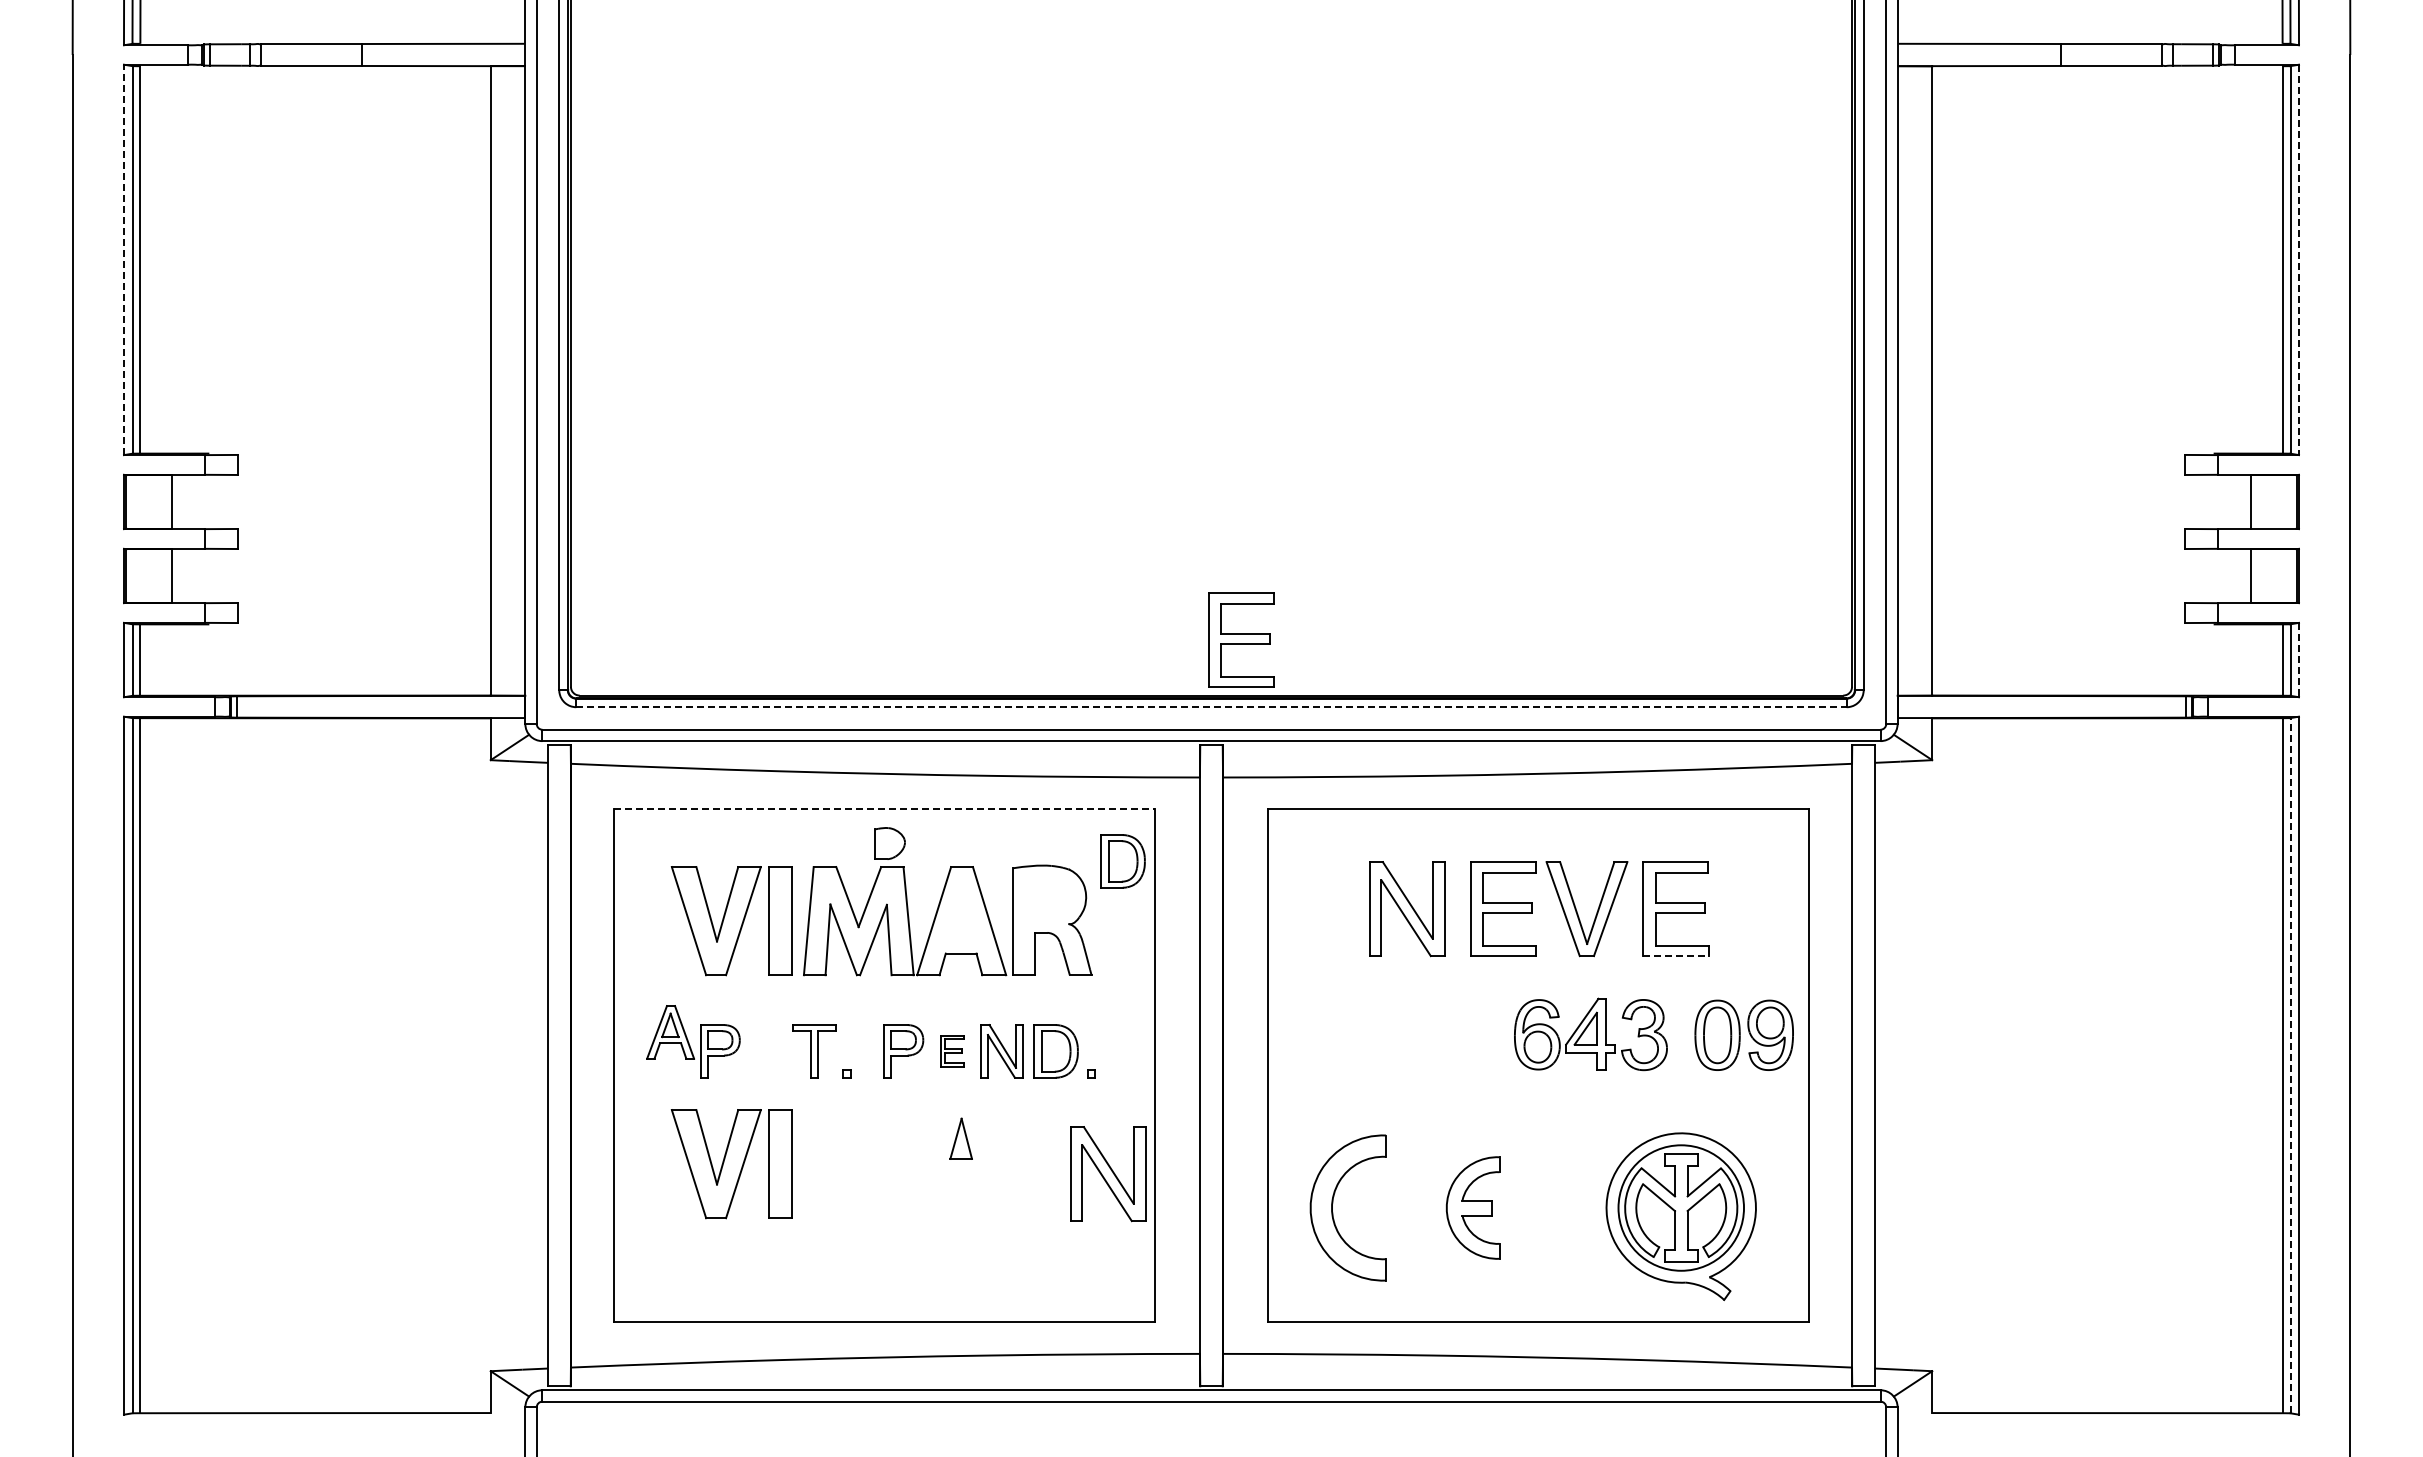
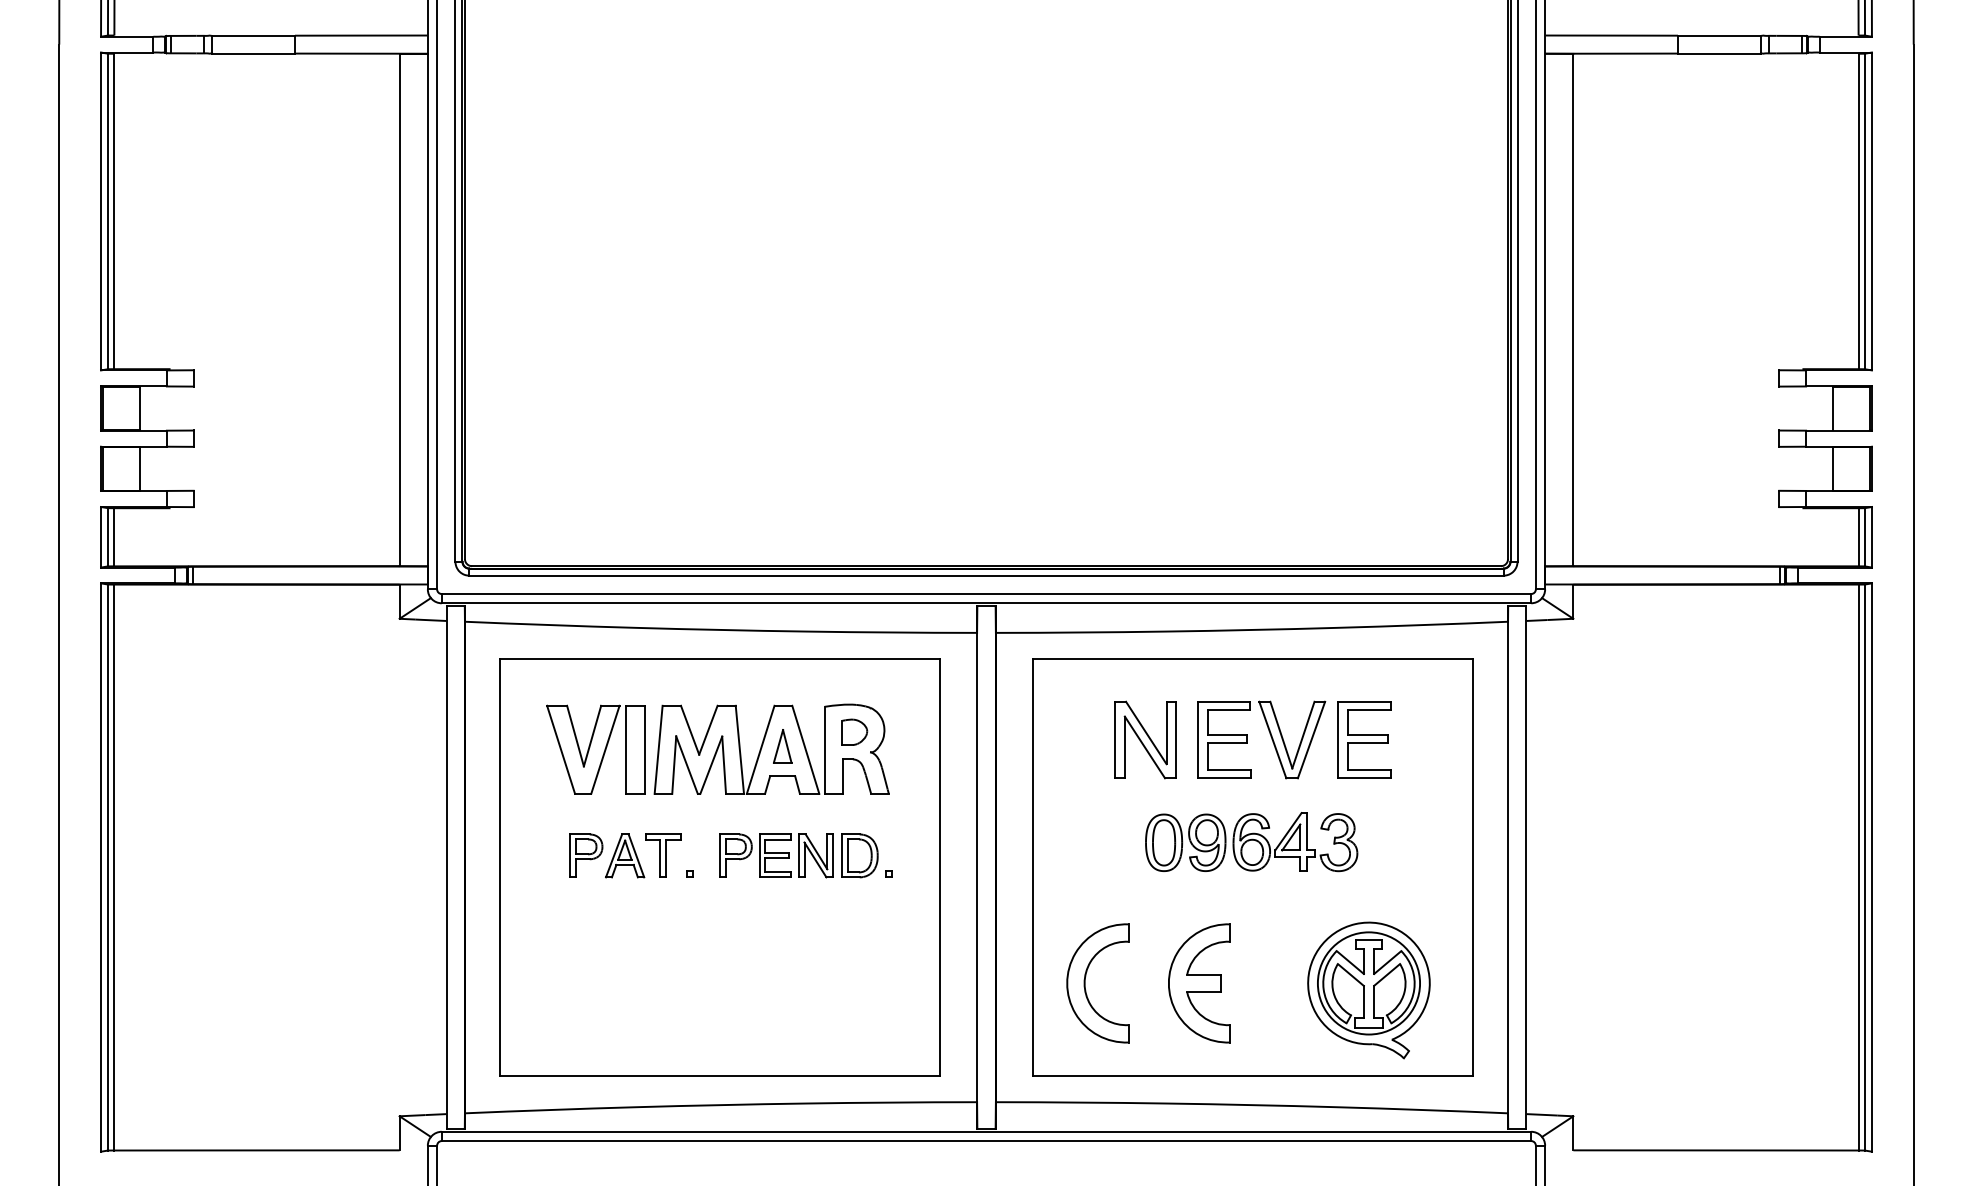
line: (123, 259) -> (100, 211), dashed -> solid
line: (2299, 260) -> (1872, 211), dashed -> solid
part: (1241, 639) -> (1010, 520), removed
line: (2299, 660) -> (1872, 537), dashed -> solid
line: (1211, 707) -> (986, 575), dashed -> solid
line: (884, 809) -> (720, 658), dashed -> solid
part: (889, 843) -> (854, 732), moved
part: (1122, 861) -> (914, 701), removed
line: (1675, 956) -> (1364, 778), dashed -> solid
part: (670, 1032) -> (624, 855), moved
part: (1743, 1034) -> (1185, 842), moved
part: (952, 1051) -> (775, 855), size x1.67
line: (2290, 1065) -> (1865, 867), dashed -> solid
part: (960, 1138) -> (782, 746), moved
part: (731, 1164) -> (595, 947), removed
part: (1108, 1174) -> (902, 956), removed
part: (1472, 1207) -> (1199, 983), size x1.43

